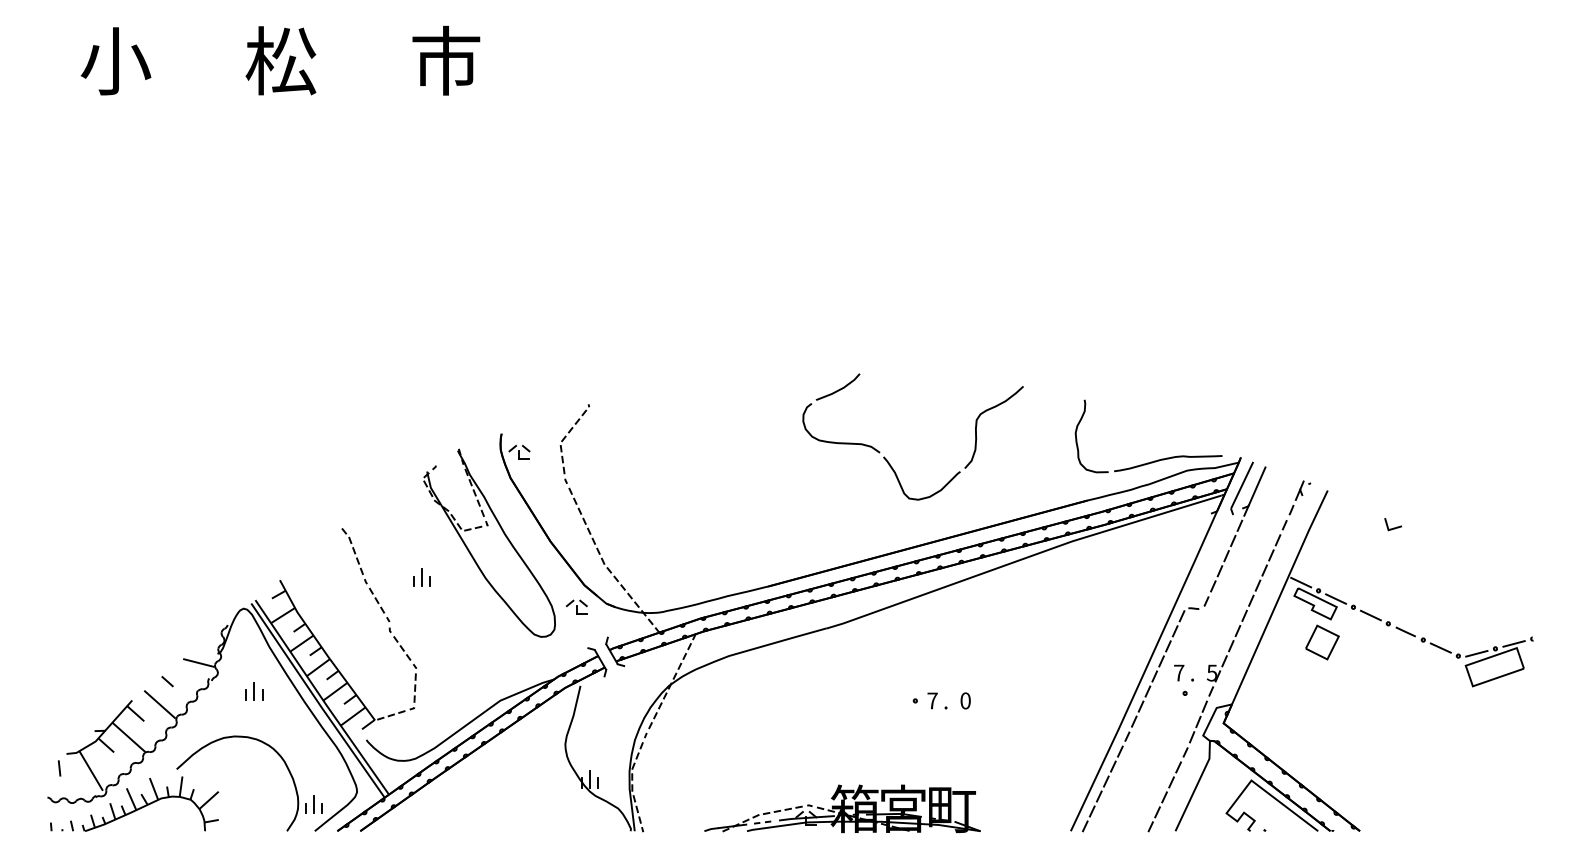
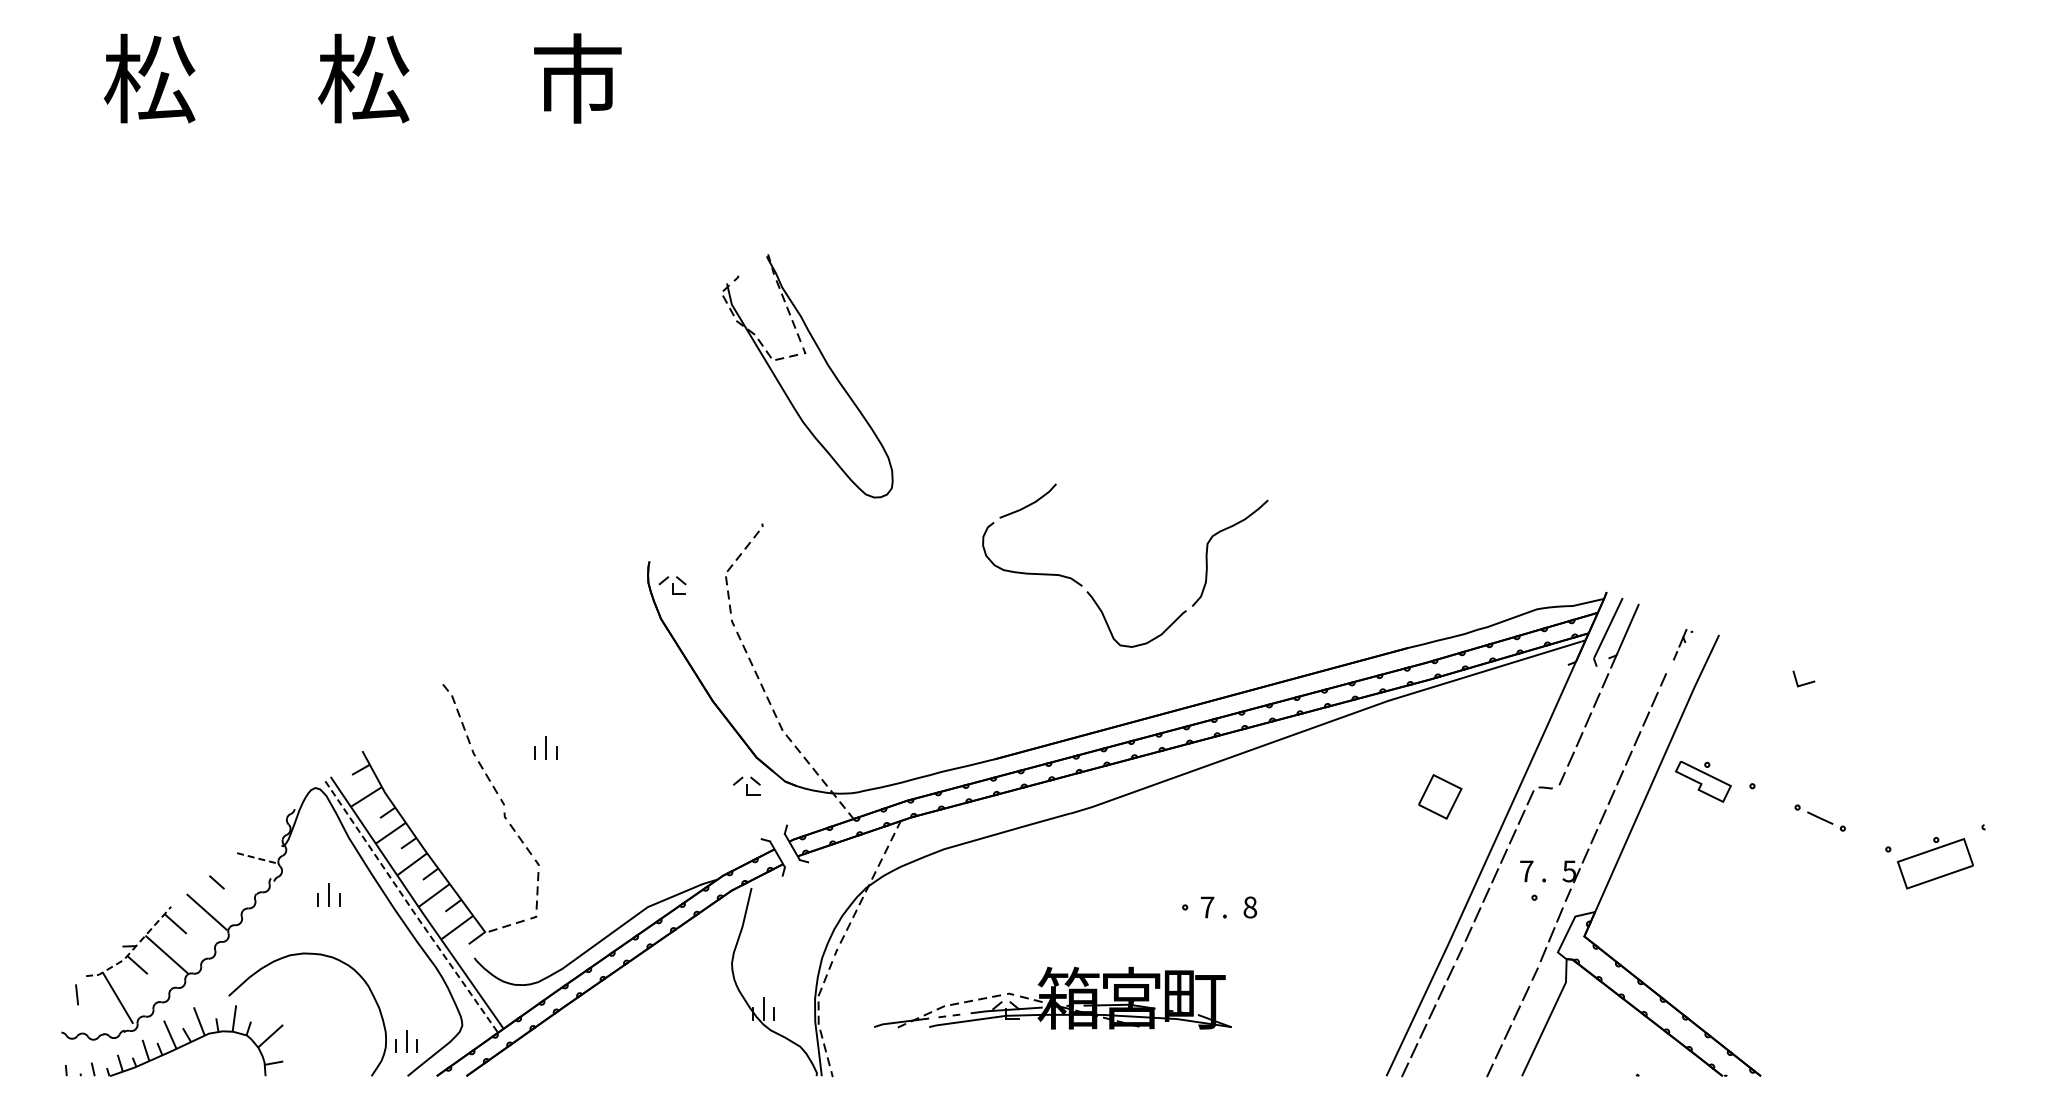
text: (115, 60) -> (149, 78), 小 -> 松
part: (885, 457) -> (1089, 592), moved
part: (1154, 460) -> (1494, 596), removed
part: (1299, 497) -> (1682, 644), size x0.7
part: (486, 526) -> (804, 354), moved
line: (1300, 582) -> (1684, 754), removed
line: (1335, 599) -> (1729, 775), removed
line: (1370, 615) -> (1774, 796), removed
part: (1322, 642) -> (1440, 796), moved
line: (1514, 643) -> (1960, 833), removed
line: (1440, 647) -> (1865, 838), removed
line: (1476, 653) -> (1911, 846), removed
line: (198, 663) -> (257, 858), solid -> dashed
text: (965, 700) -> (1250, 907), 0 -> 8
line: (317, 701) -> (411, 908), solid -> dashed
line: (103, 733) -> (133, 949), solid -> dashed
curve: (1276, 800) -> (1652, 1036), removed
part: (842, 808) -> (1052, 997), moved

